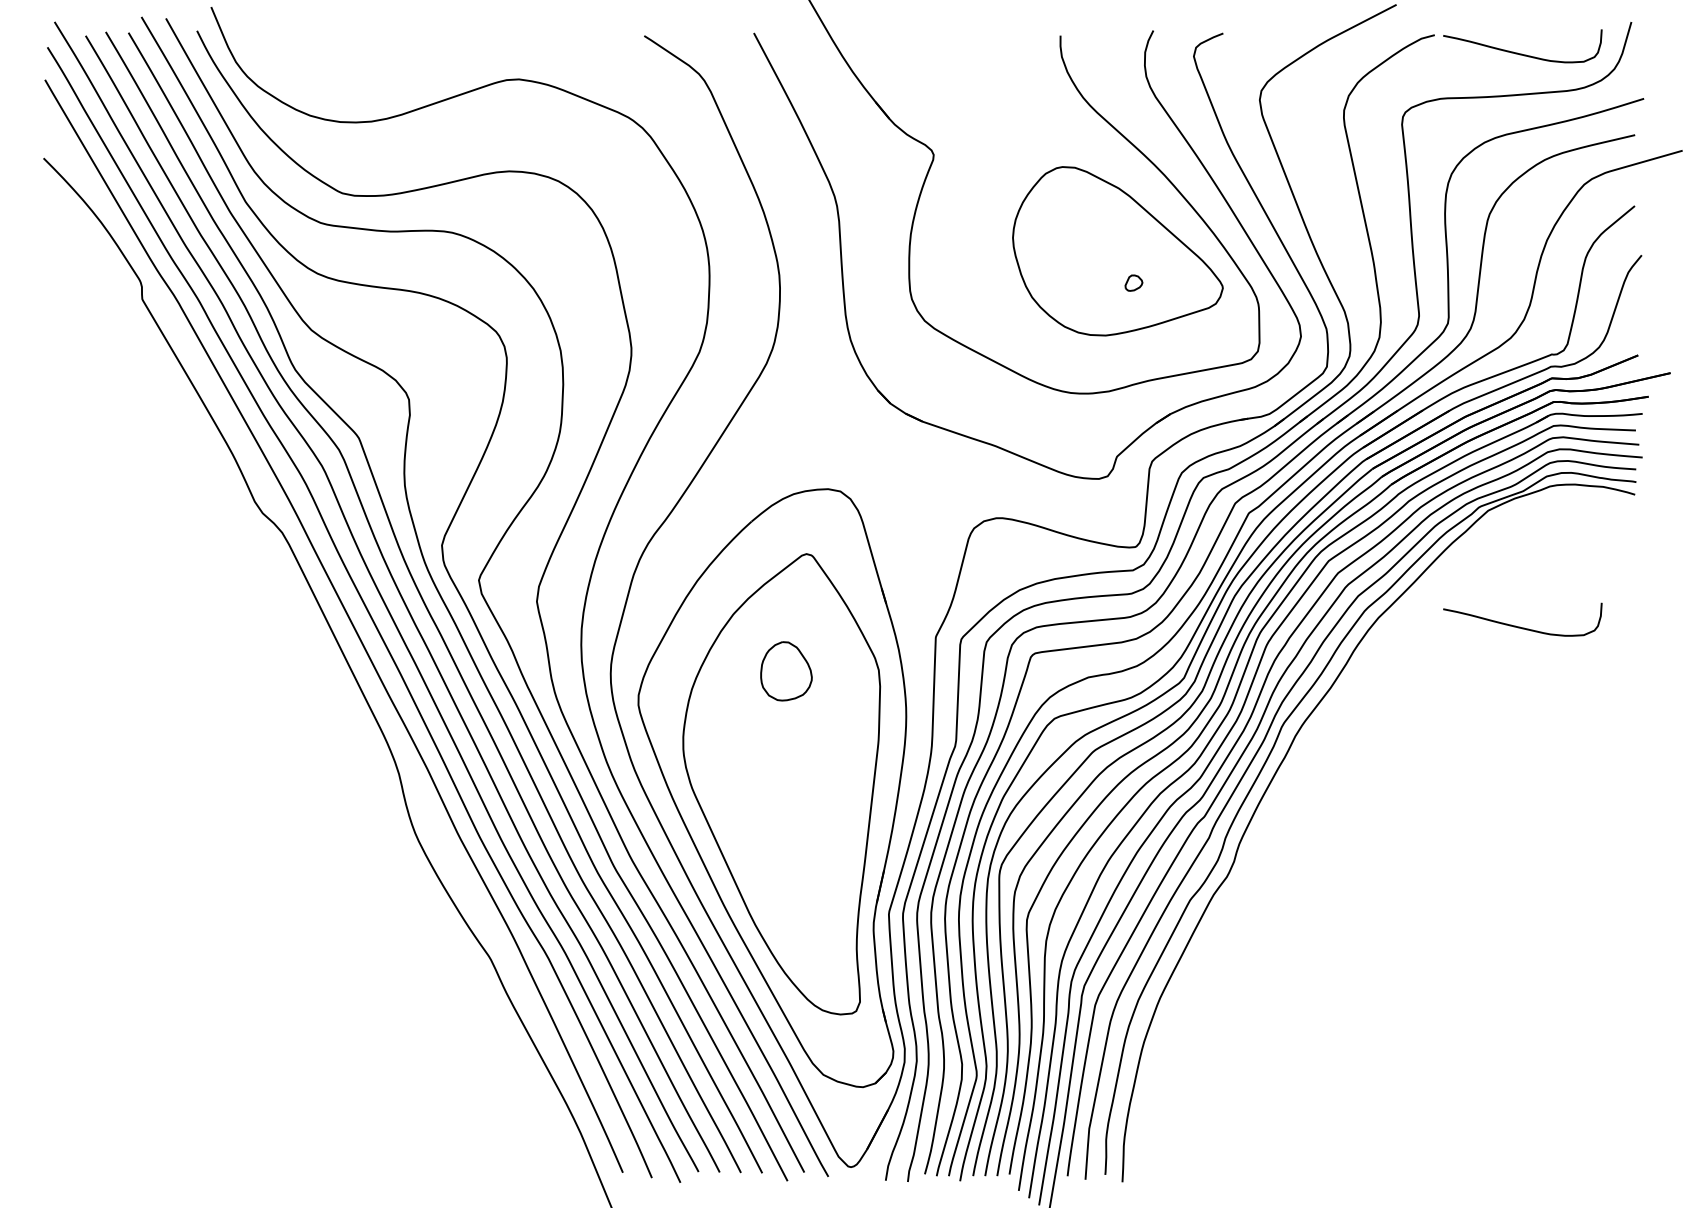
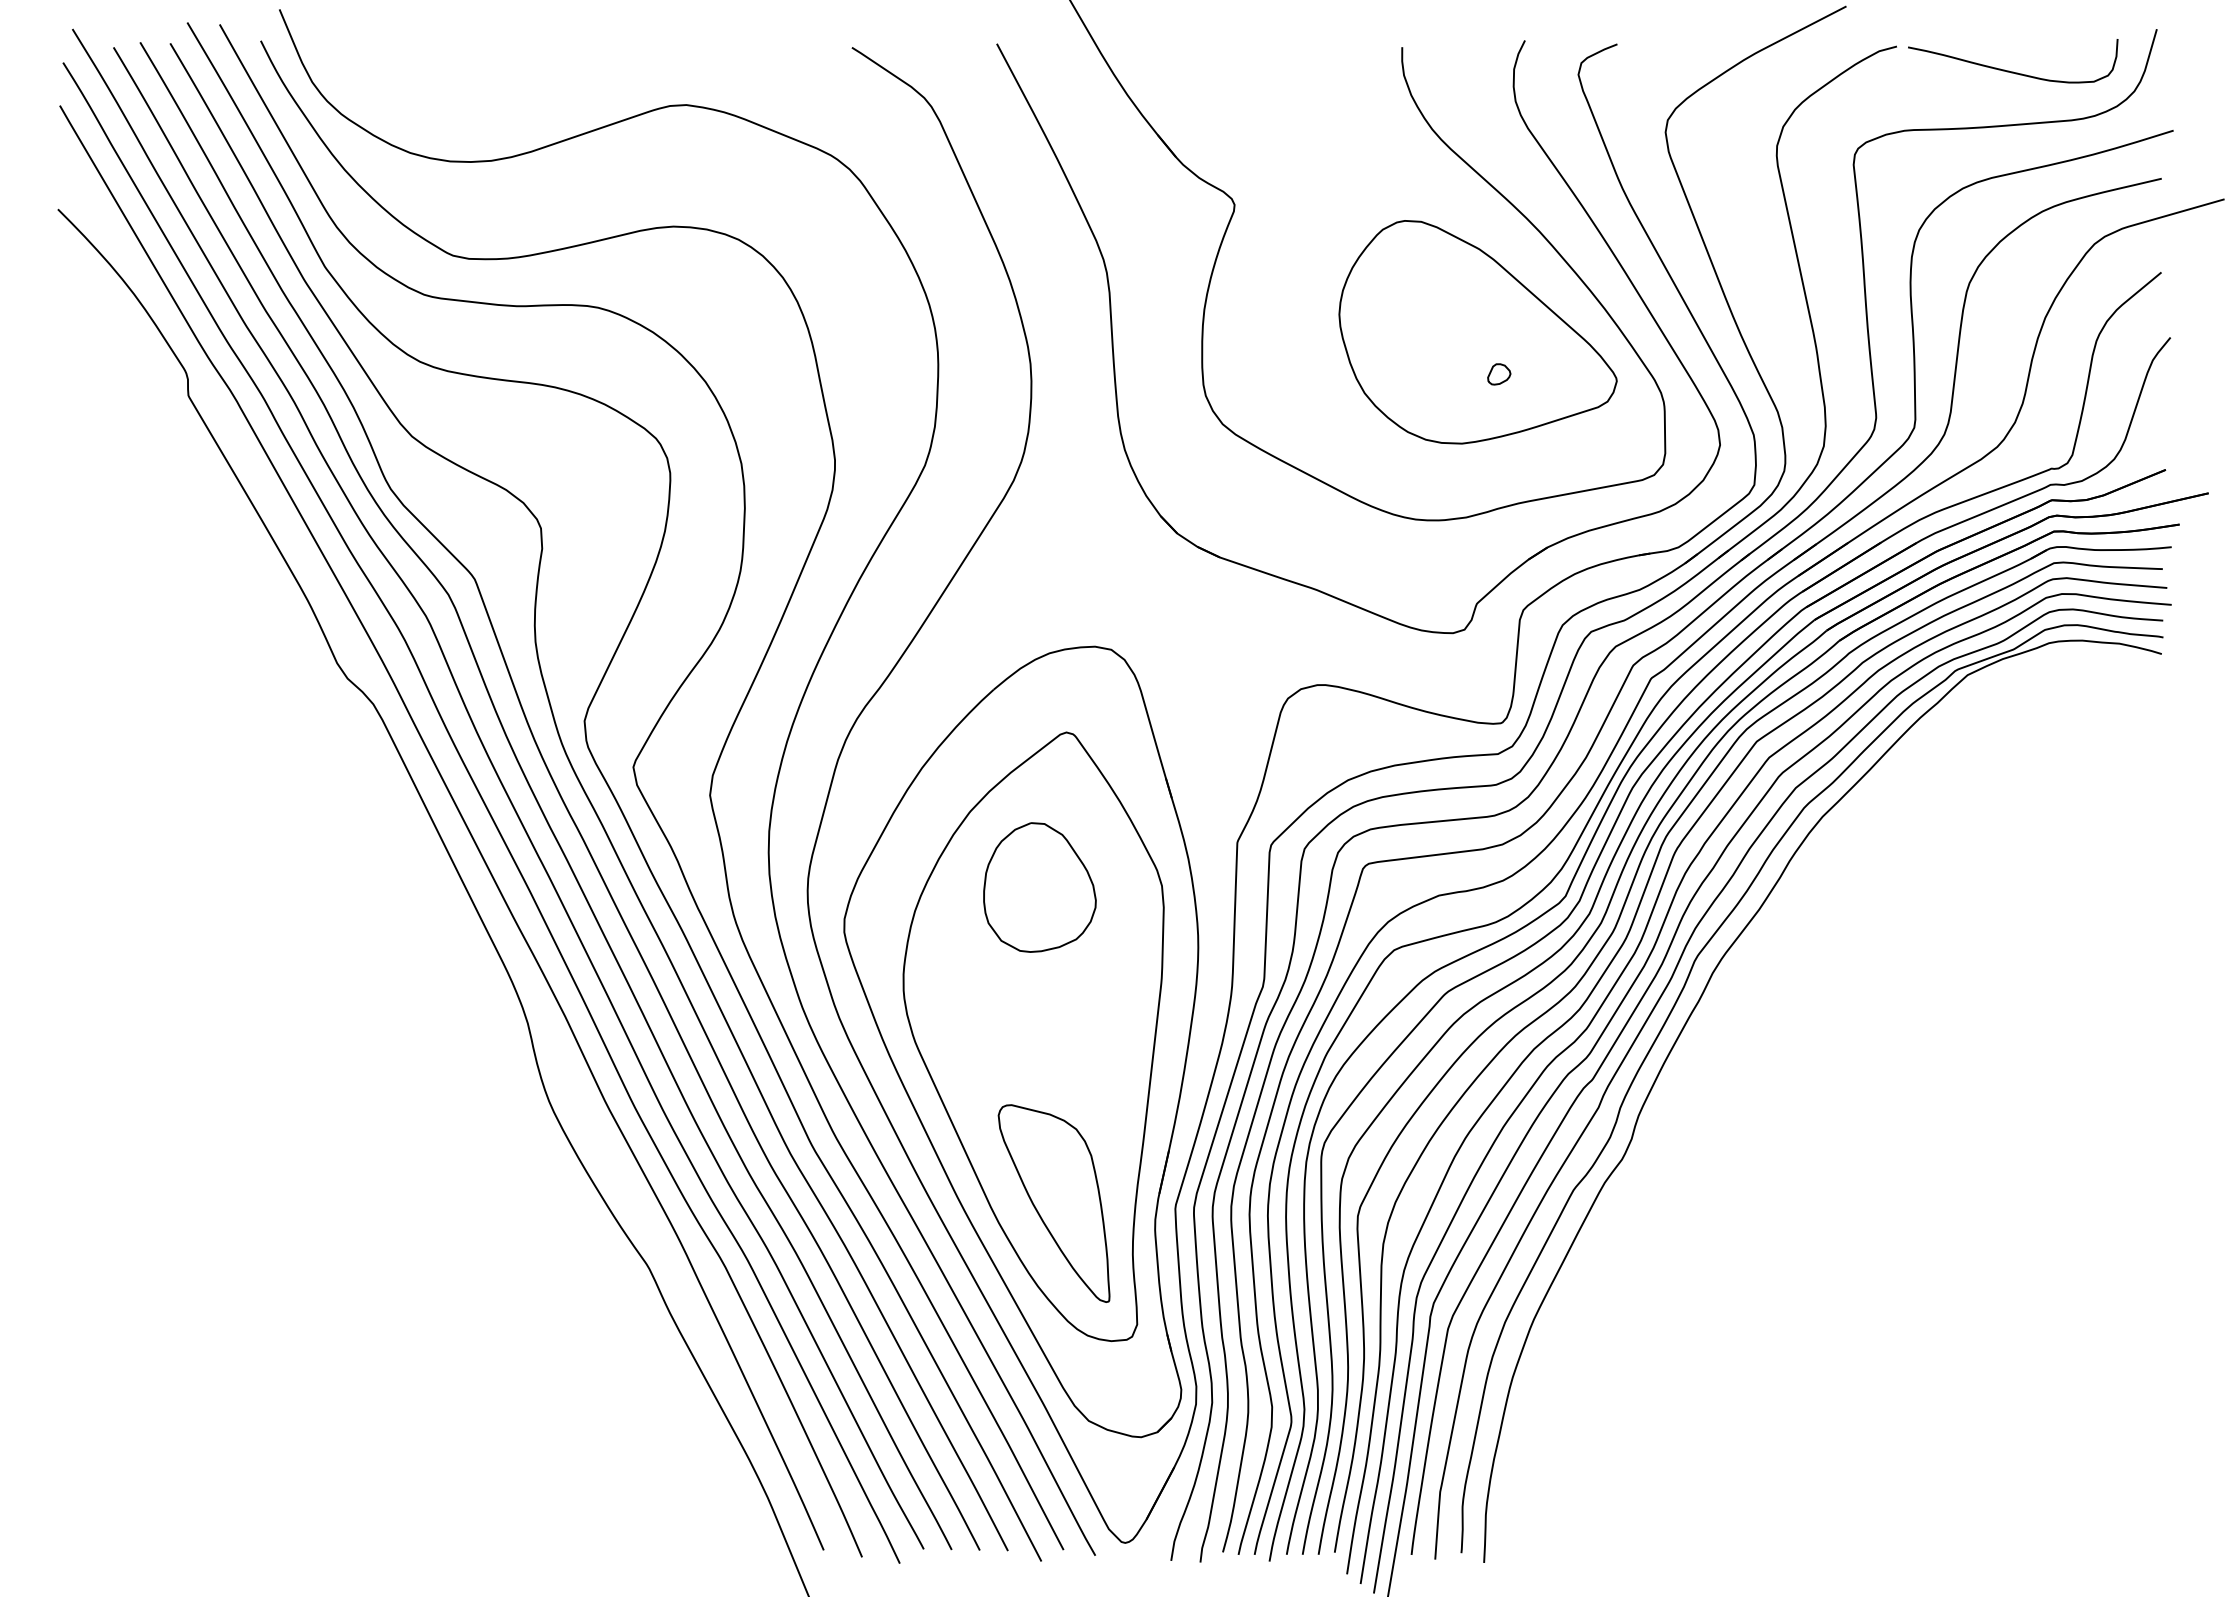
curve: (1519, 626) -> (2009, 828), removed
part: (786, 671) -> (1039, 887), size x1.67
part: (796, 910) -> (1053, 1203), added

